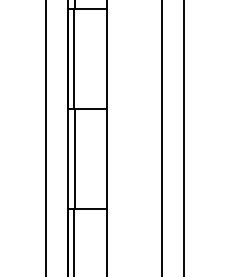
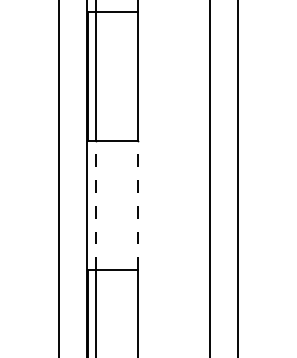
line: (74, 158) -> (96, 204), solid -> dashed
line: (107, 158) -> (138, 204), solid -> dashed

